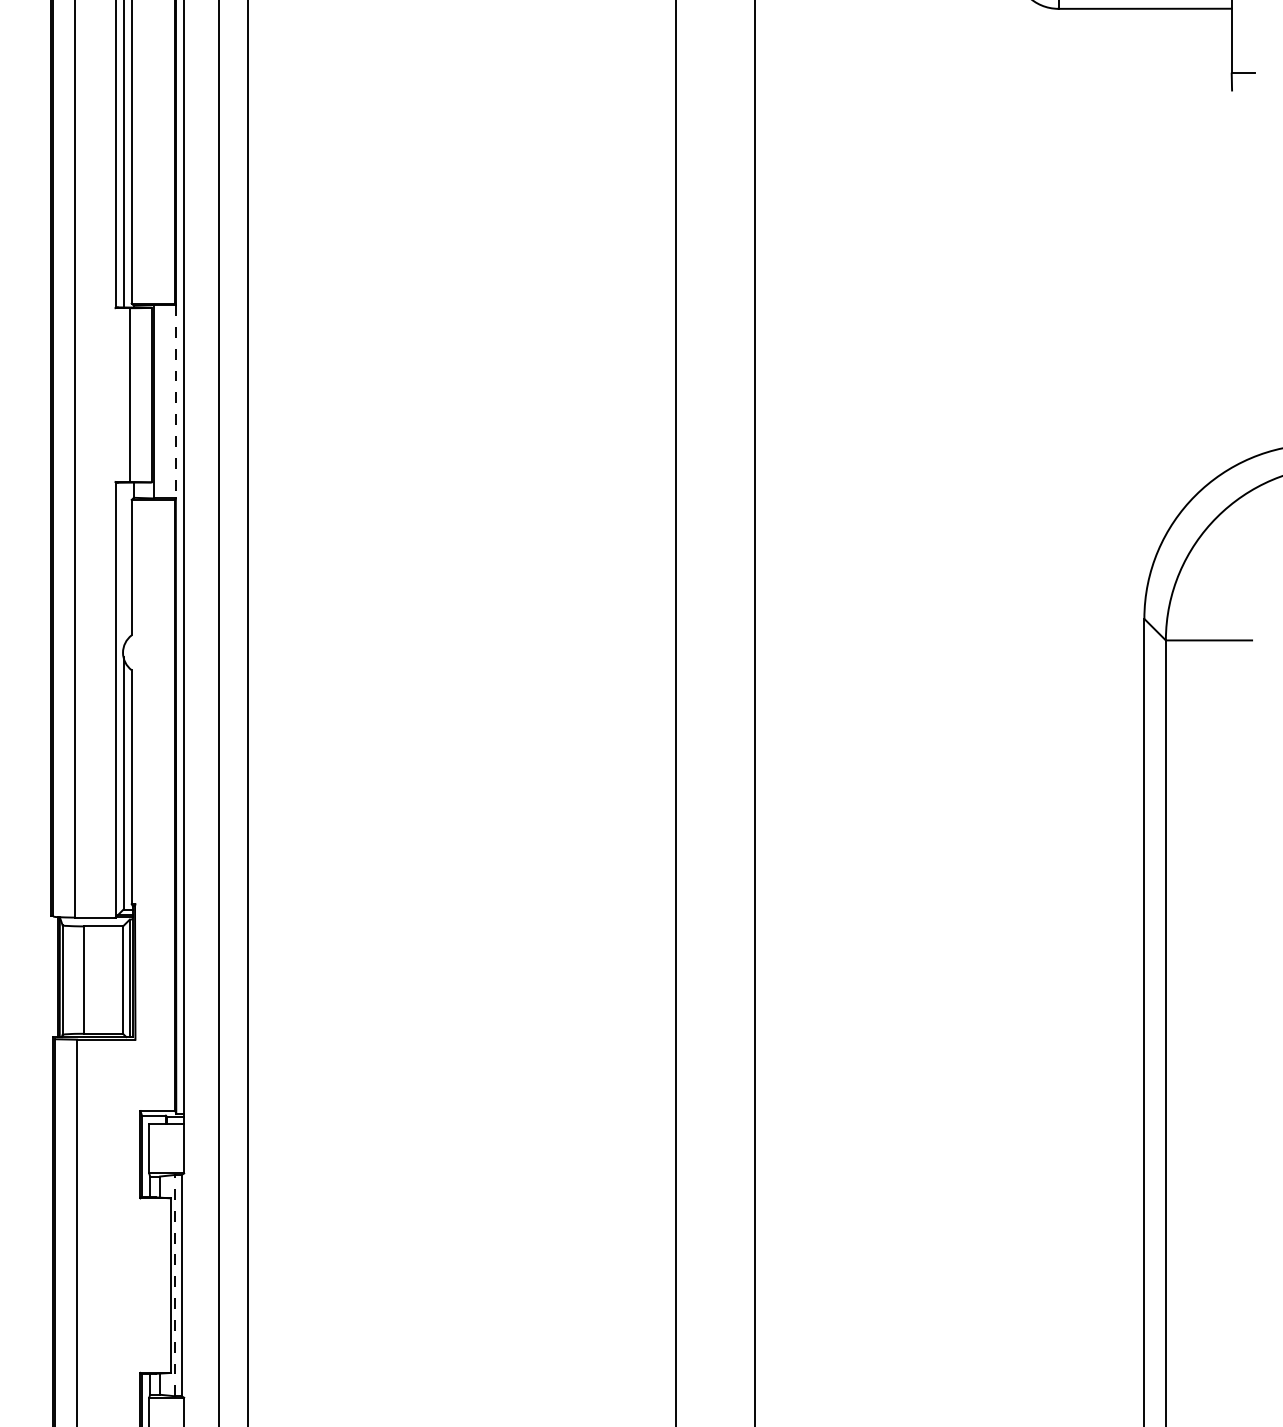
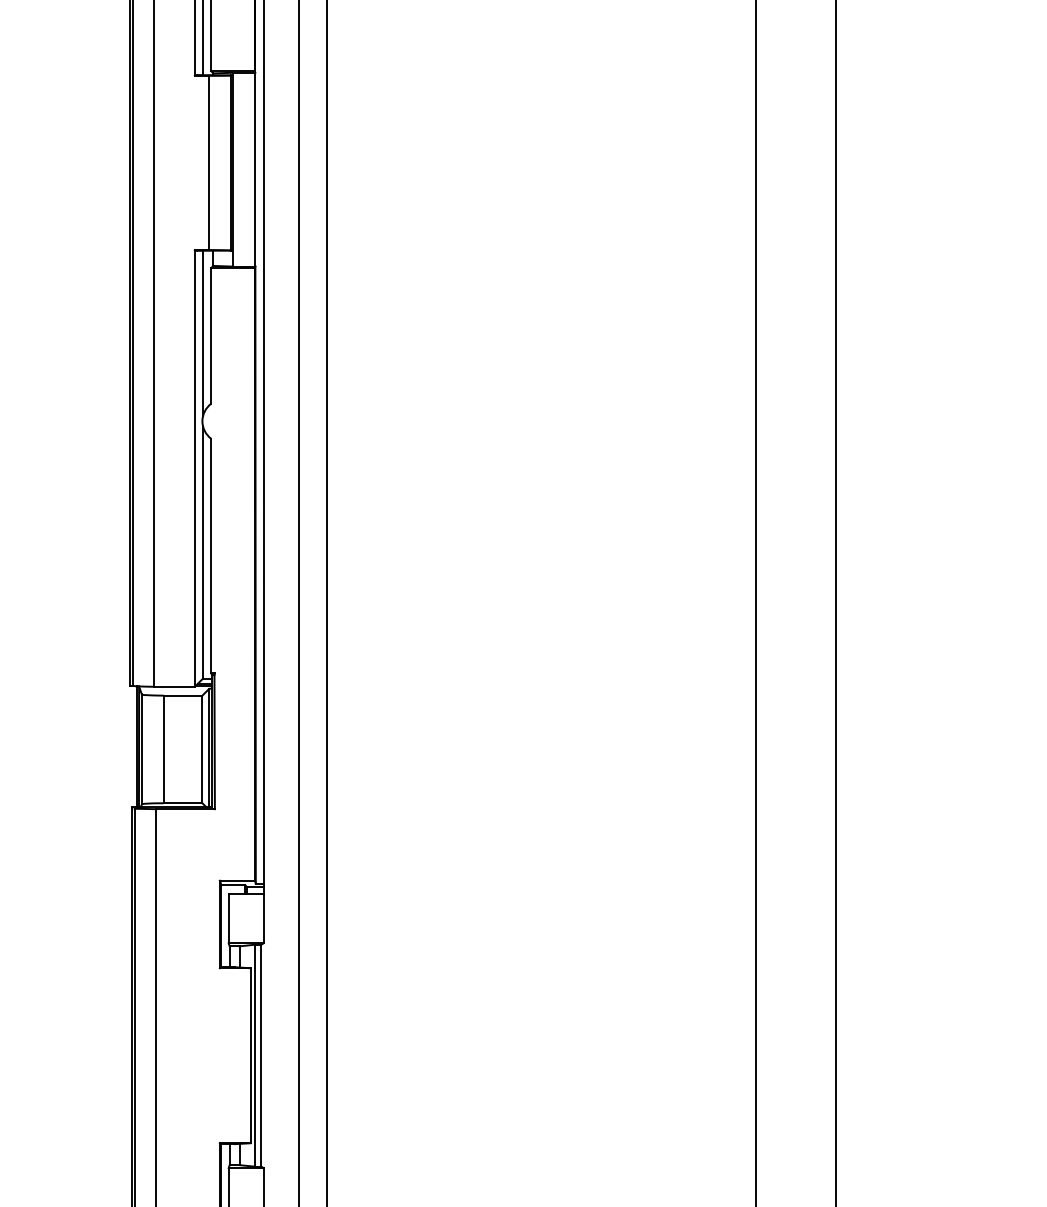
line: (175, 401) -> (255, 169), dashed -> solid
line: (123, 564) -> (202, 332), added
line: (175, 1285) -> (255, 1055), dashed -> solid

